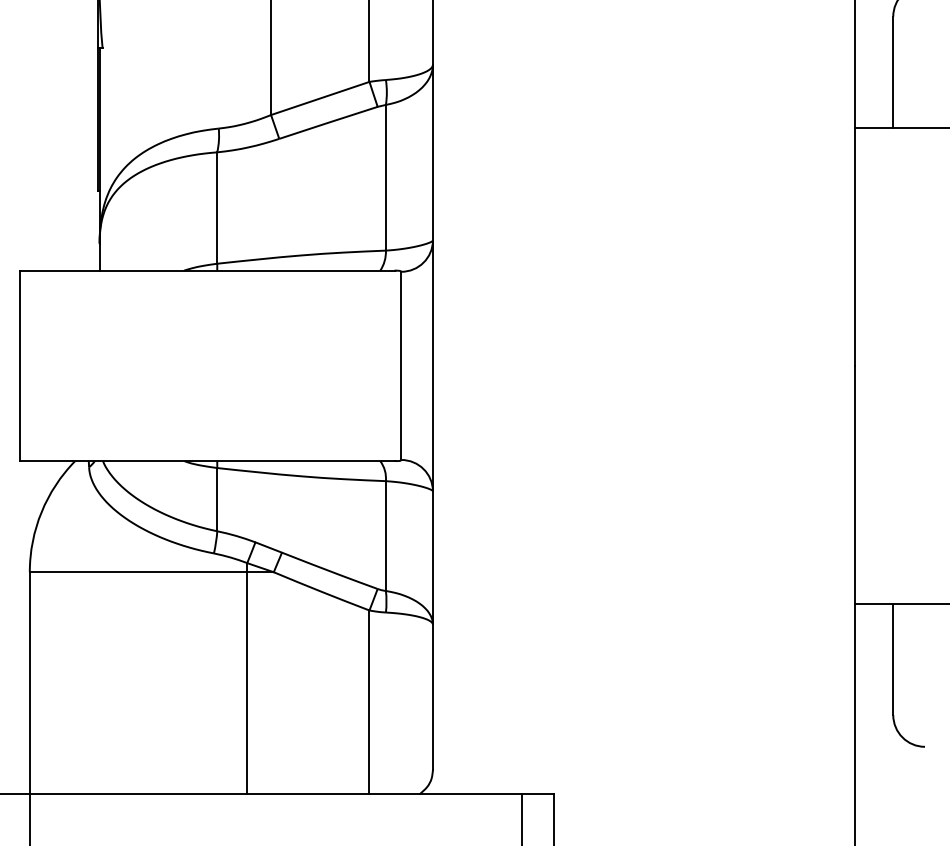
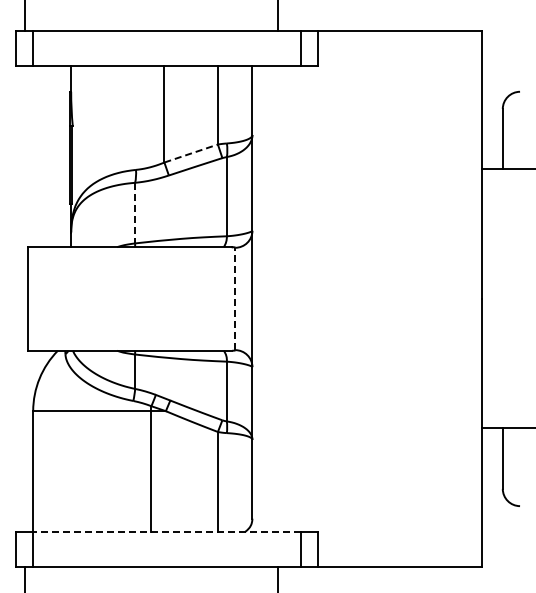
line: (320, 98) -> (191, 153), solid -> dashed
line: (217, 208) -> (135, 213), solid -> dashed
line: (401, 365) -> (235, 298), solid -> dashed
line: (276, 795) -> (167, 532), solid -> dashed

